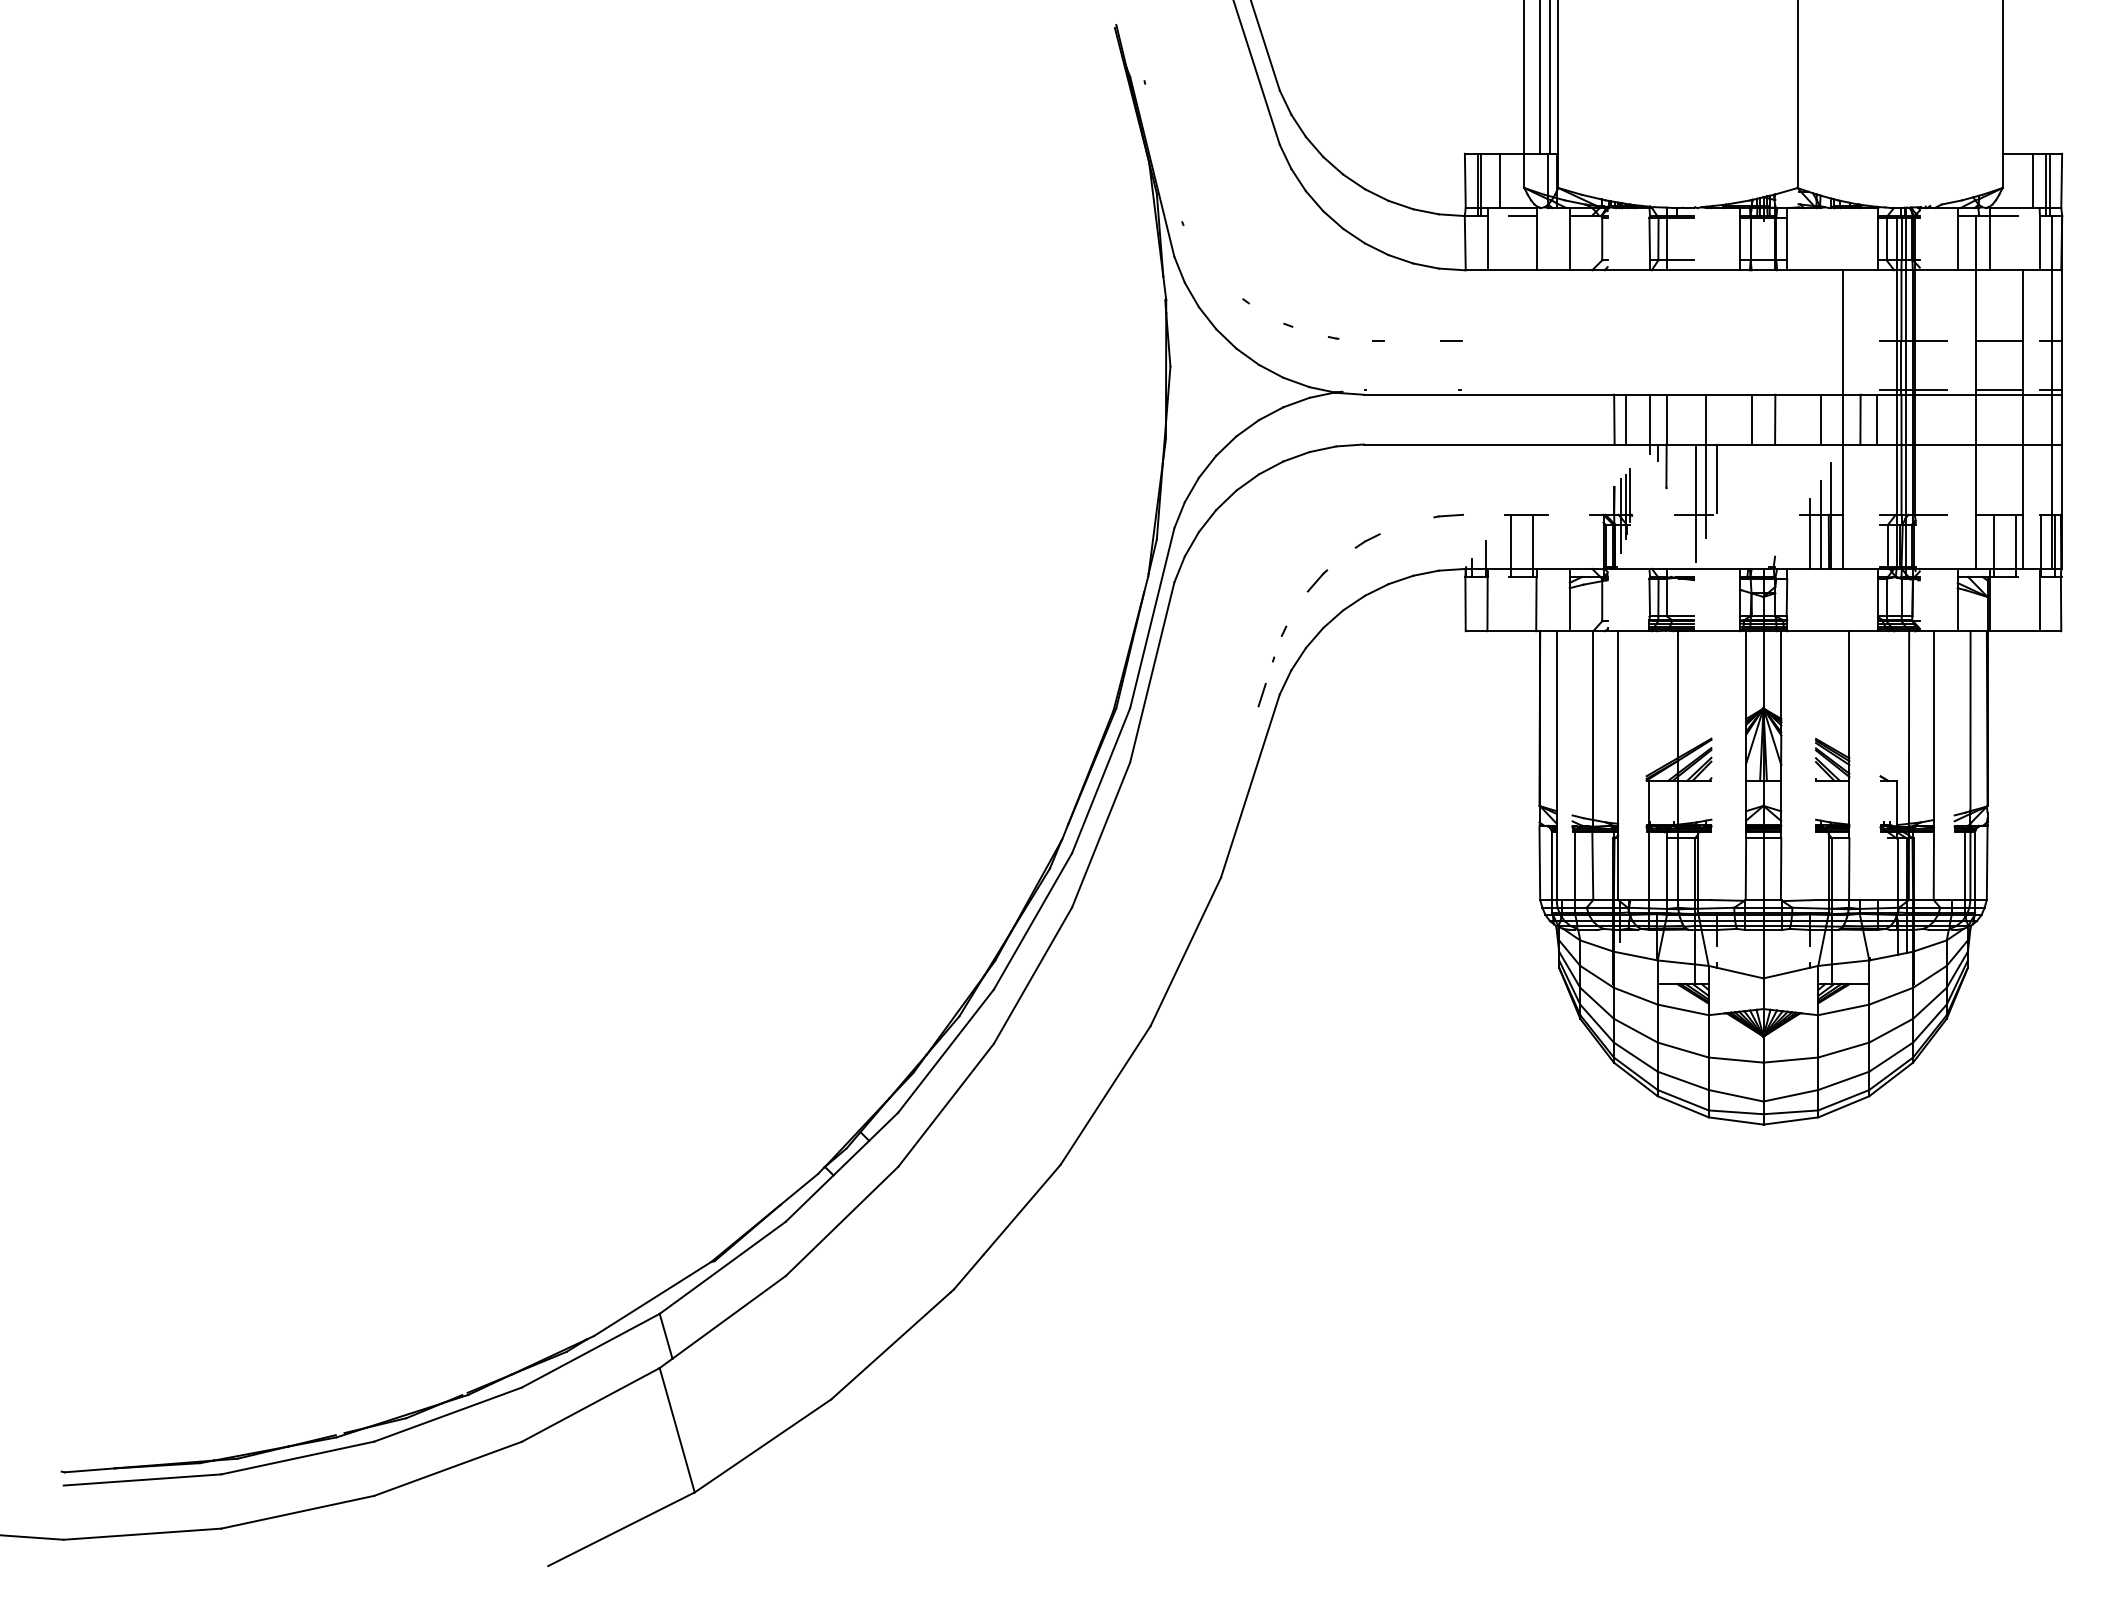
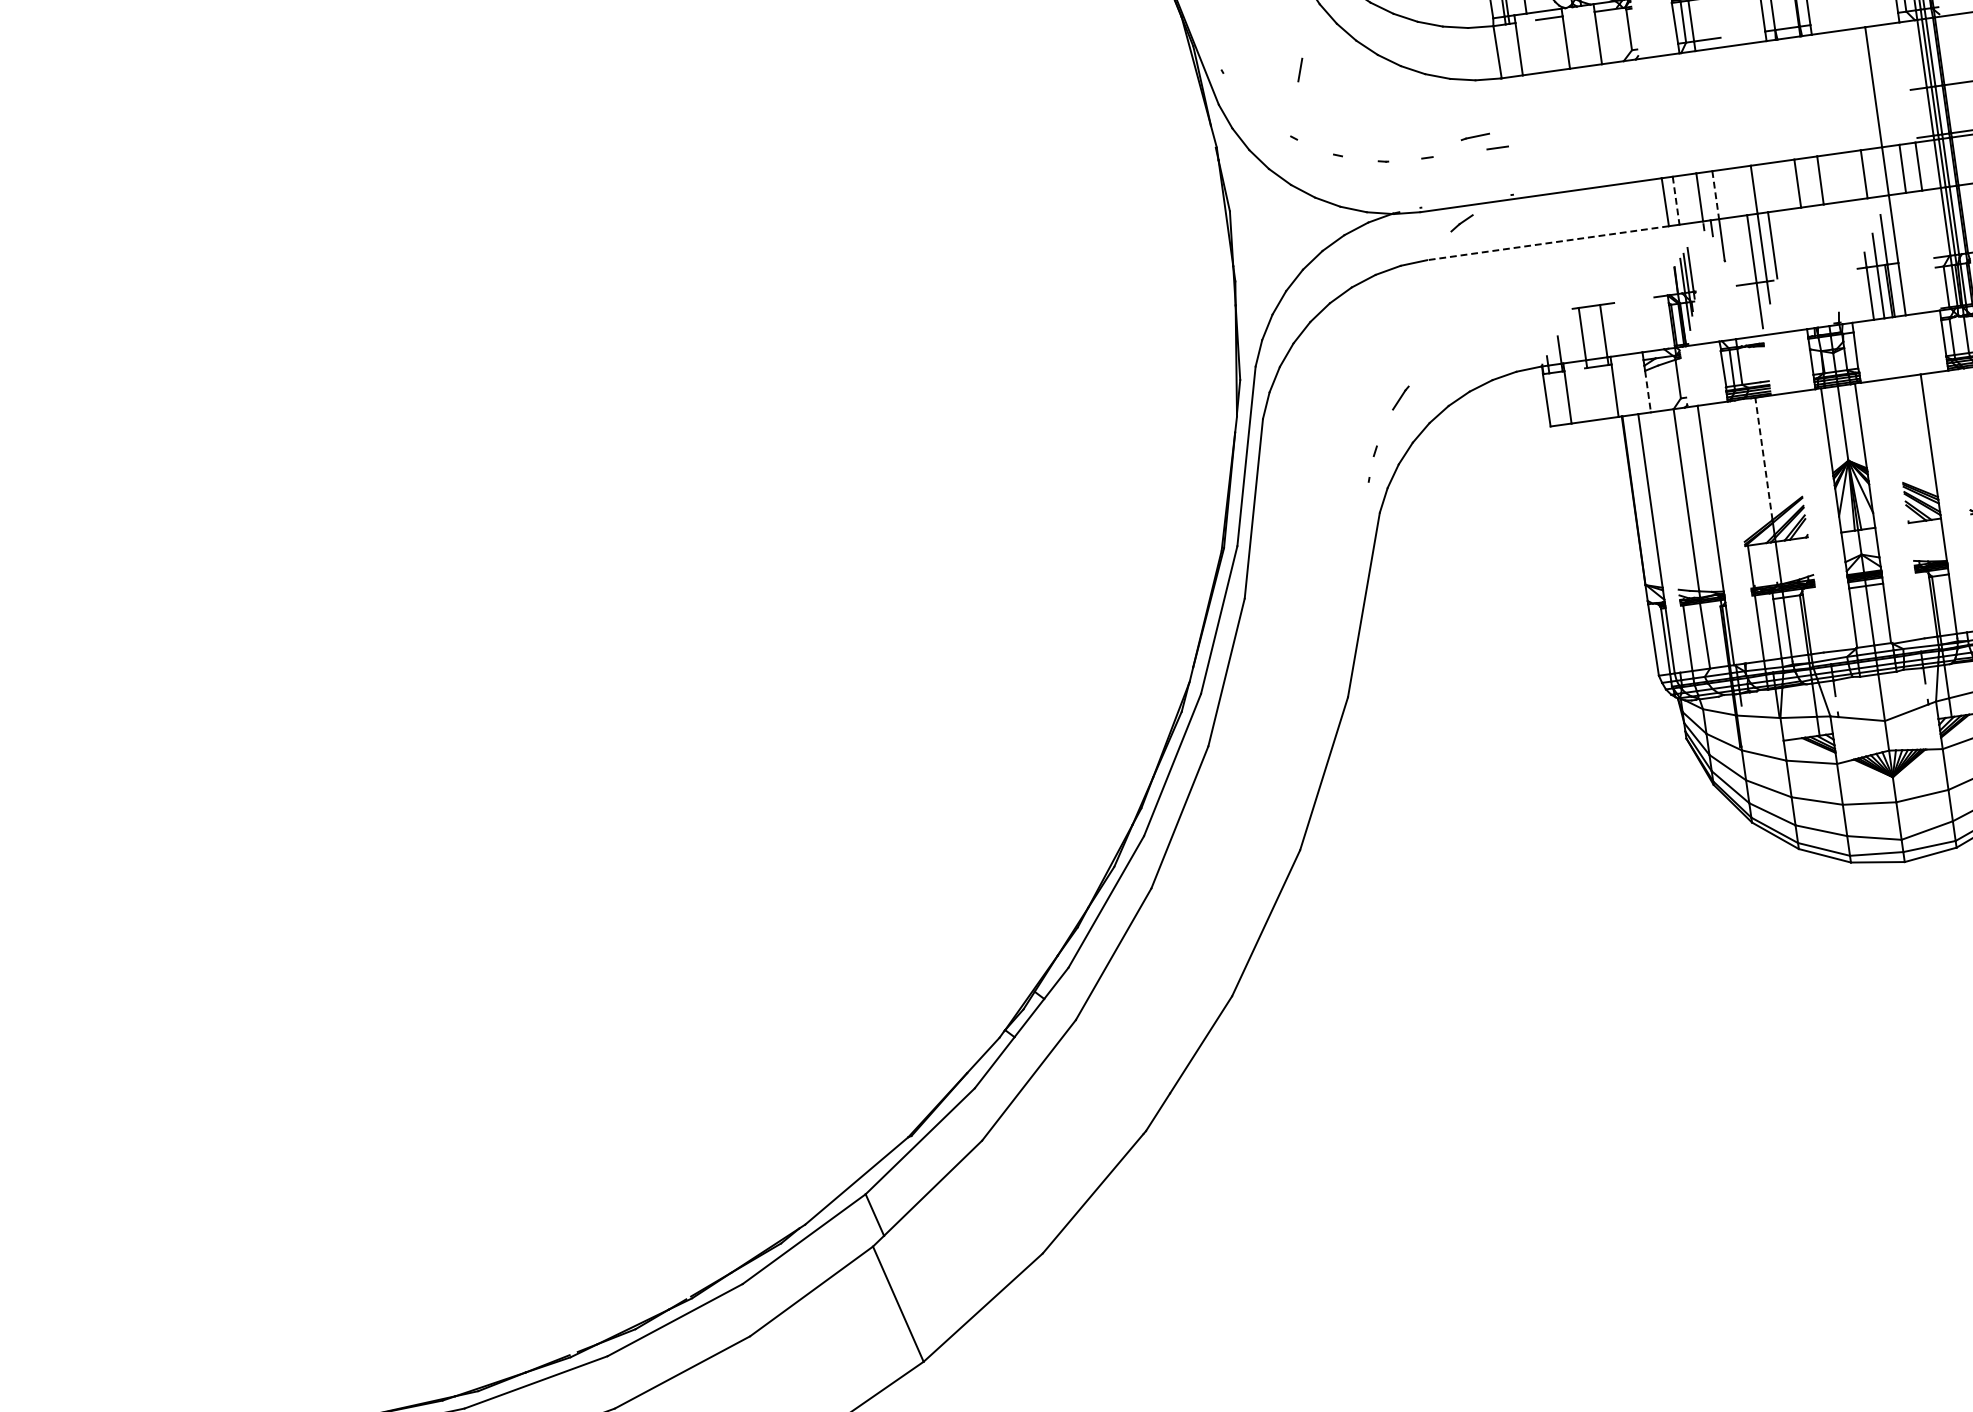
line: (1625, 419) -> (1676, 200), solid -> dashed
line: (1666, 419) -> (1715, 195), solid -> dashed
line: (1488, 444) -> (1547, 243), solid -> dashed
line: (1448, 515) -> (1475, 136), moved
line: (1367, 540) -> (1461, 222), moved
line: (1569, 609) -> (1647, 391), solid -> dashed
line: (1261, 694) -> (1299, 69), moved
line: (1677, 694) -> (1763, 458), solid -> dashed

